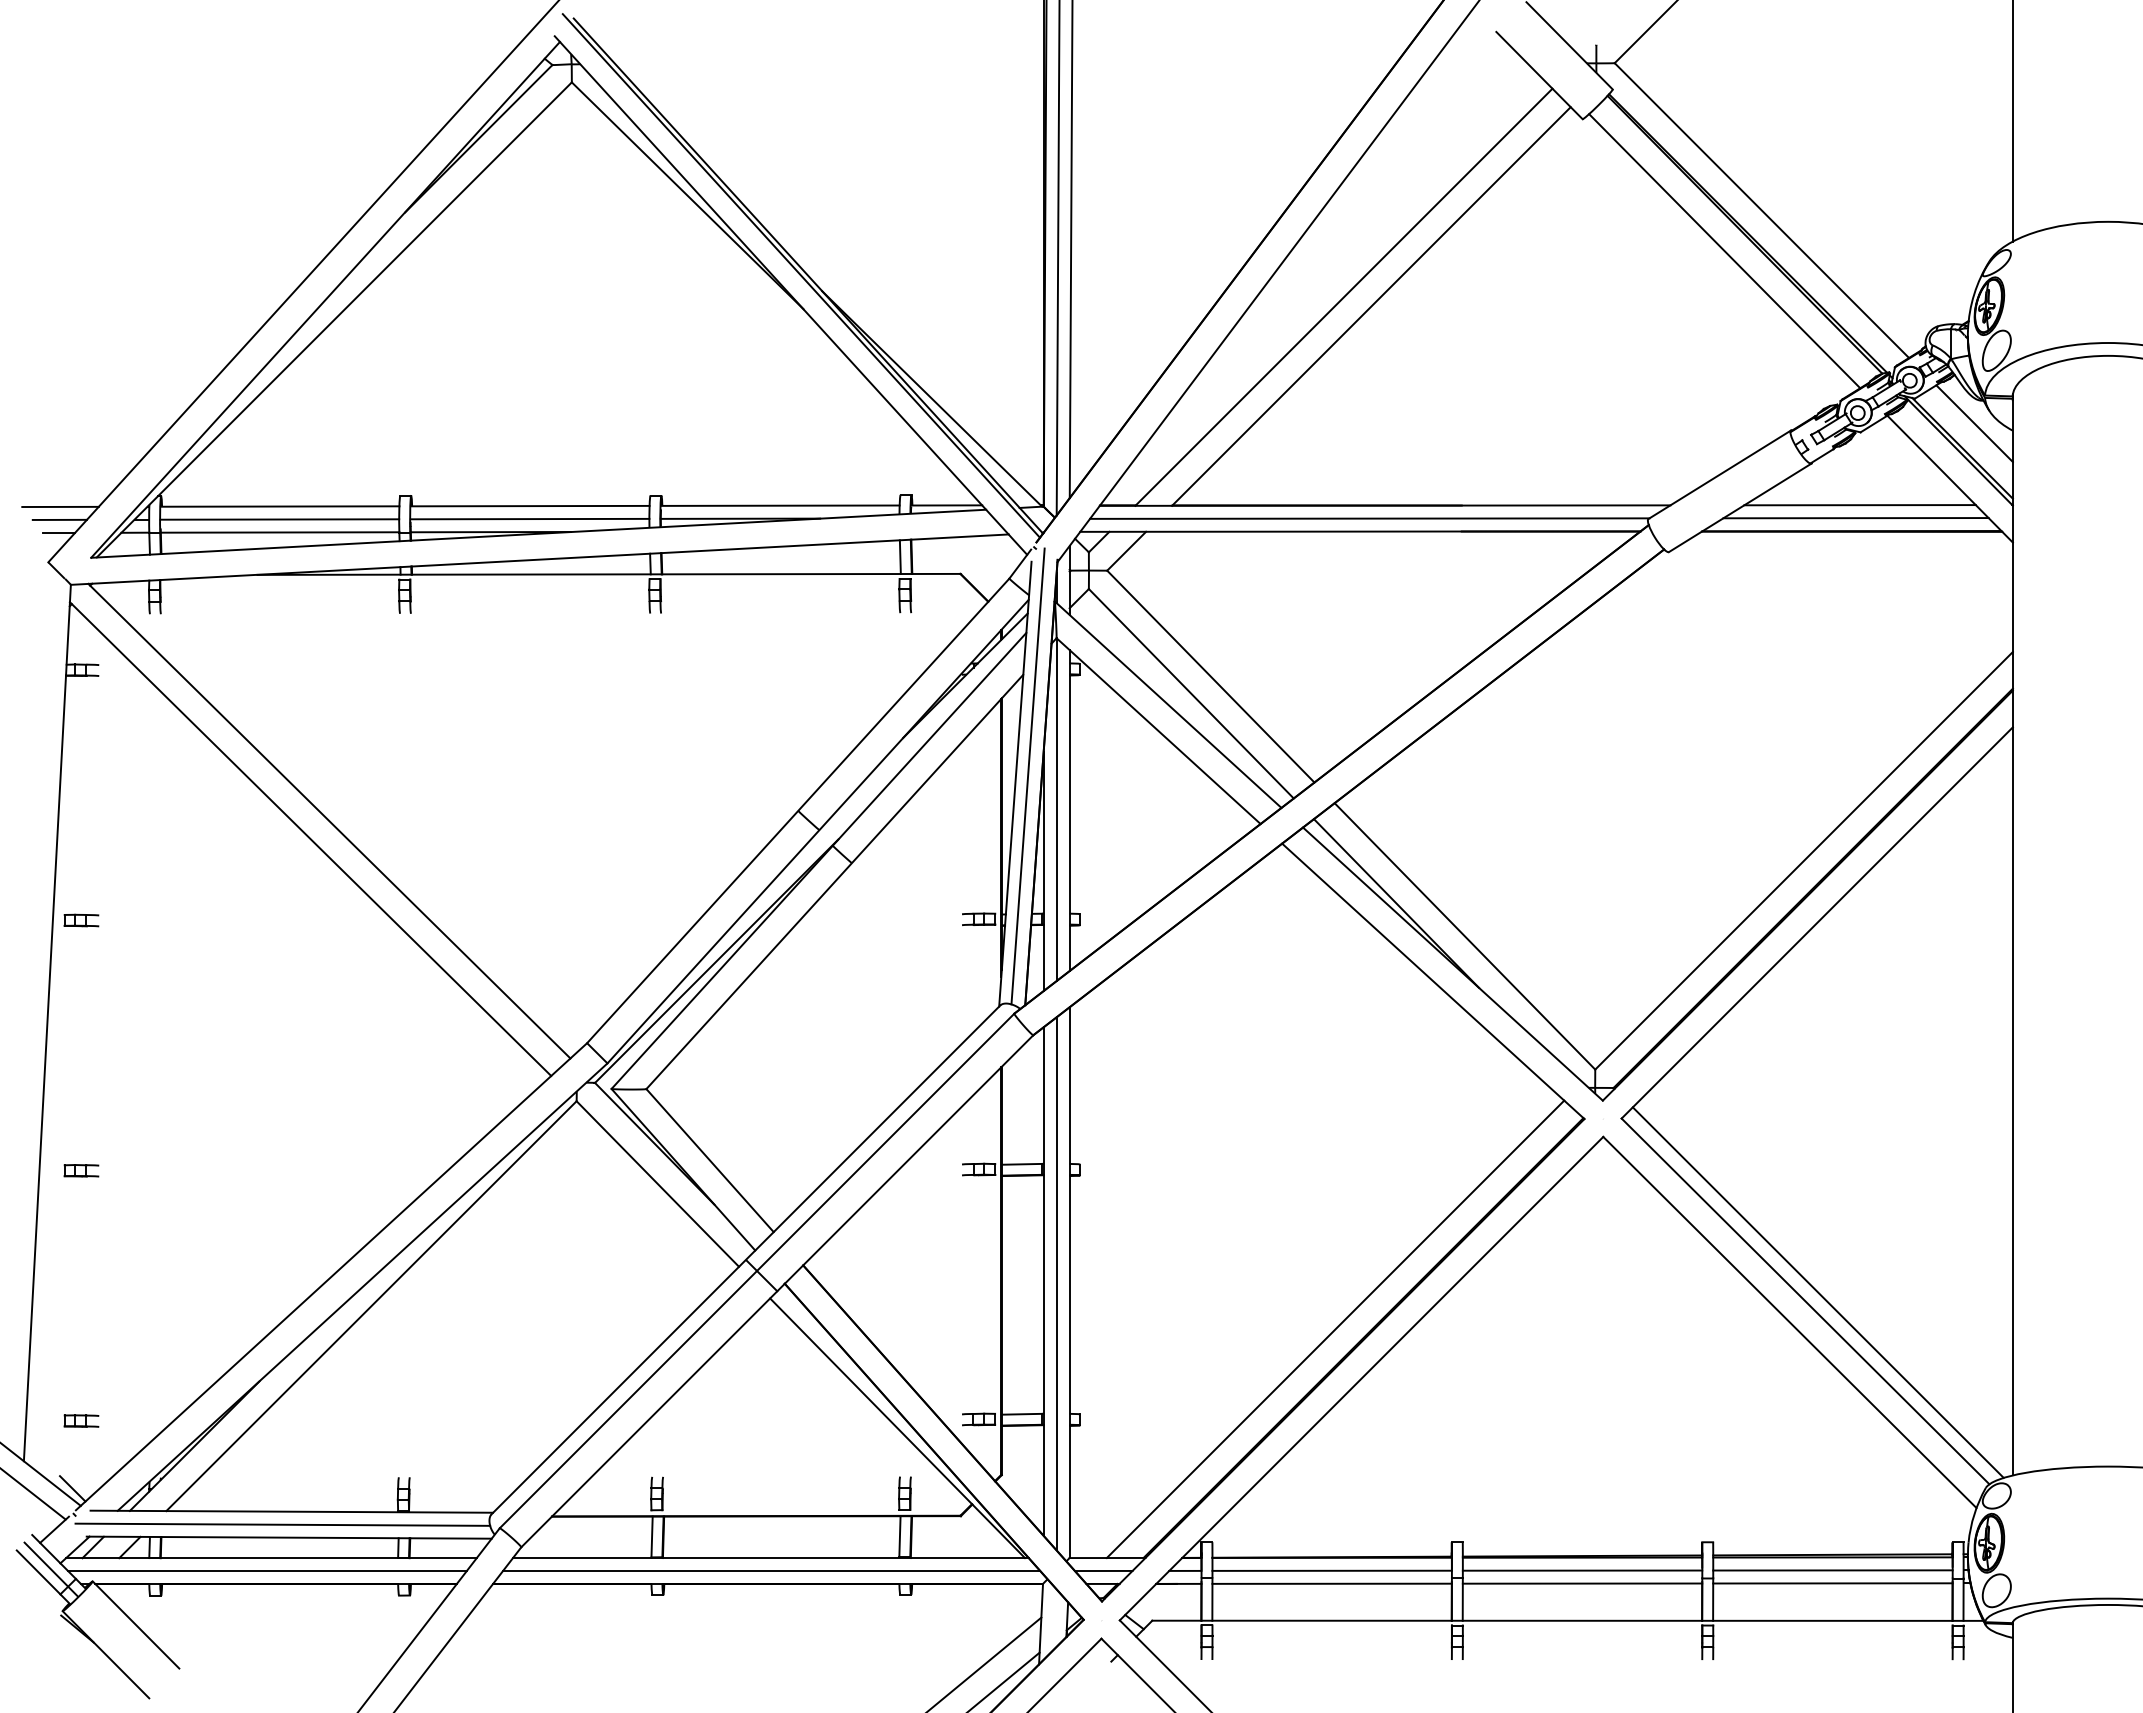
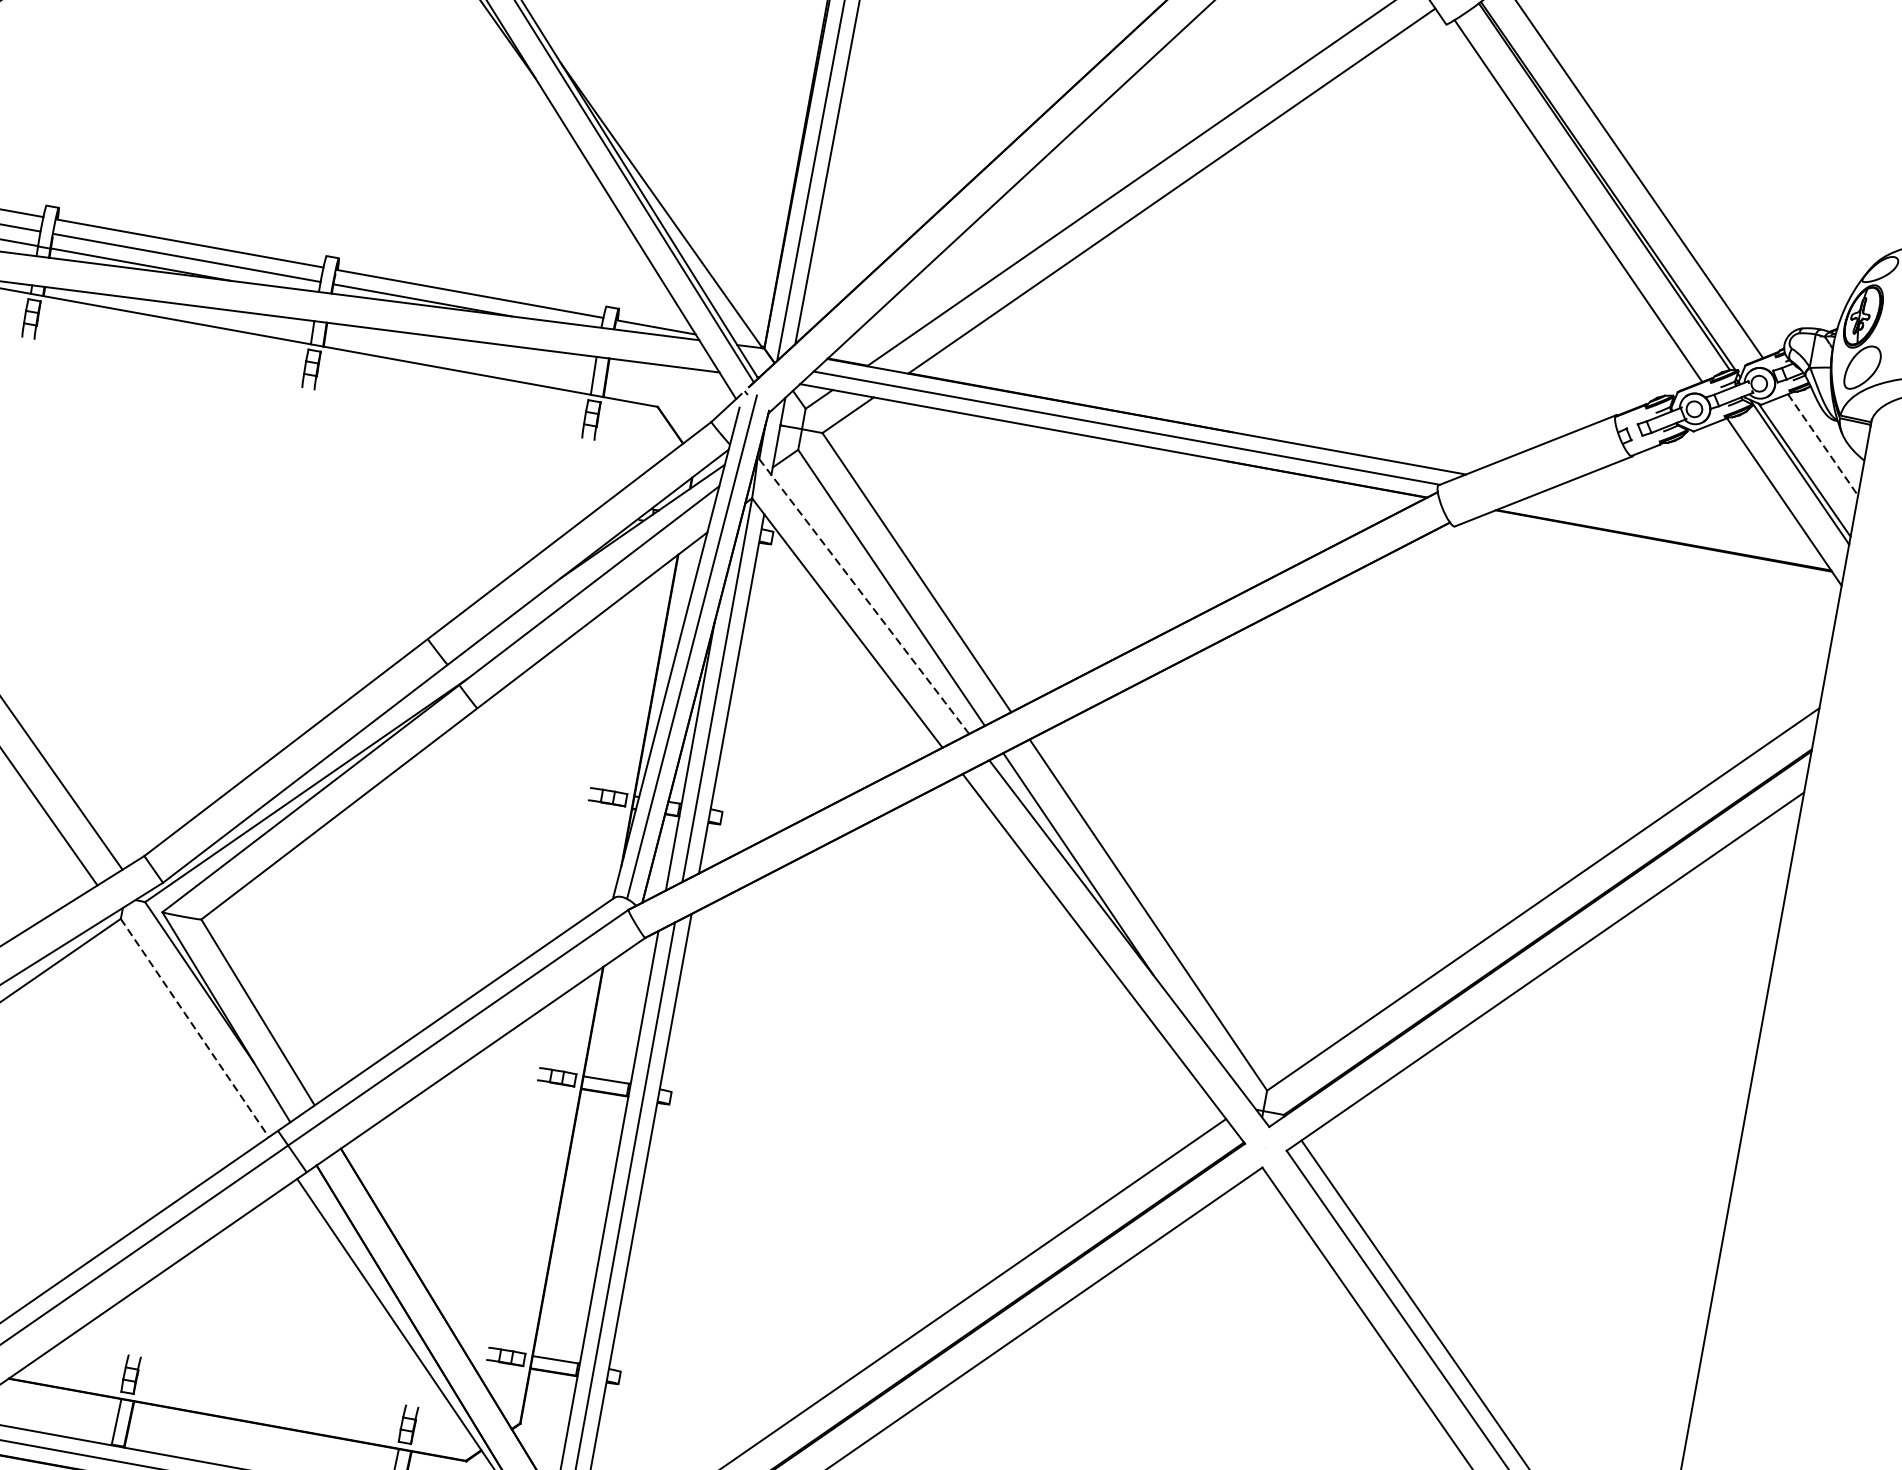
line: (1974, 424) -> (1822, 445), solid -> dashed
line: (1859, 505) -> (1677, 513), removed
line: (1855, 518) -> (1670, 526), removed
line: (1167, 704) -> (862, 595), solid -> dashed
line: (657, 1184) -> (194, 1028), solid -> dashed

